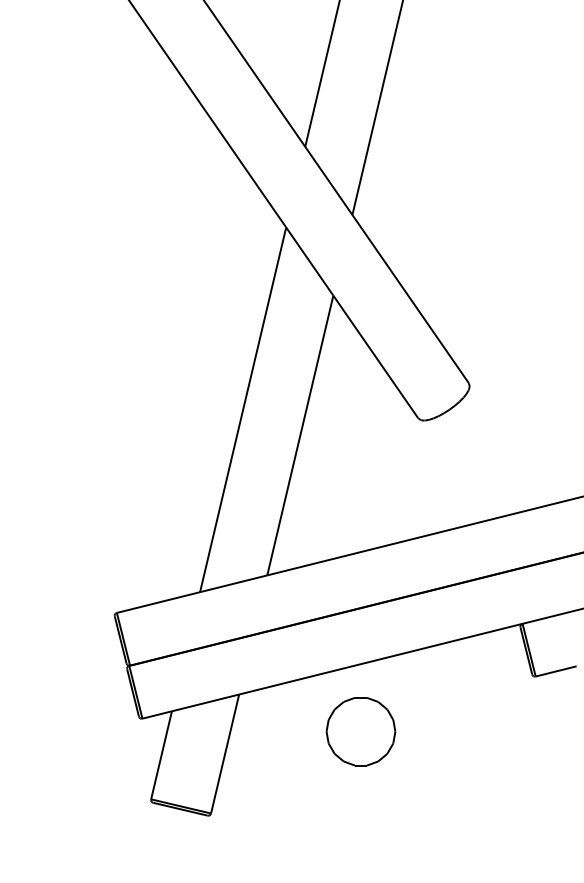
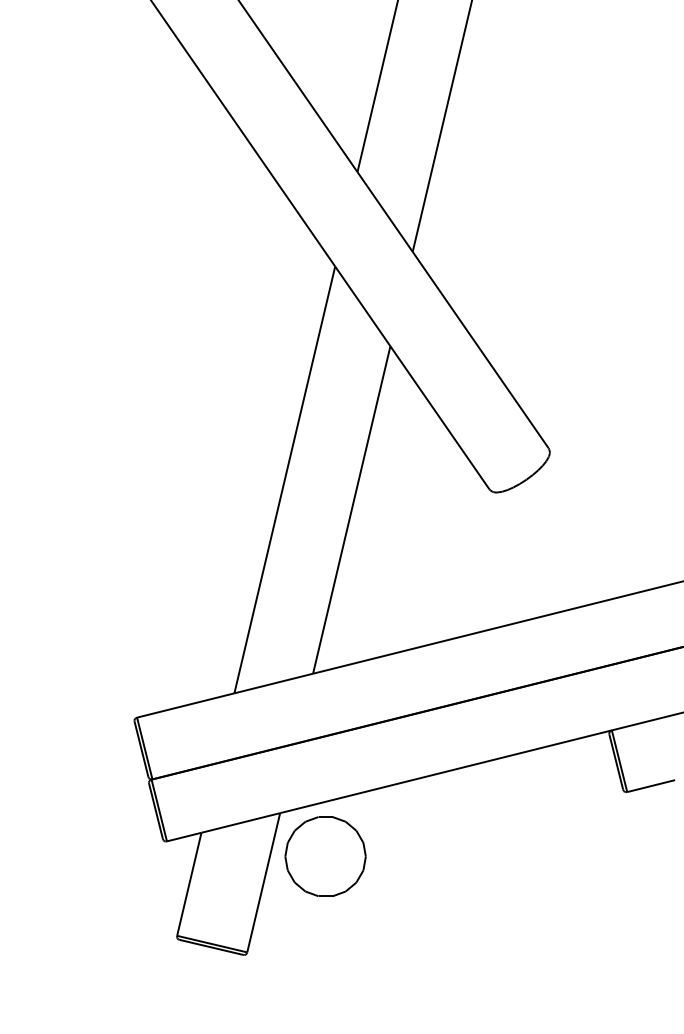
part: (360, 731) -> (325, 856), moved

